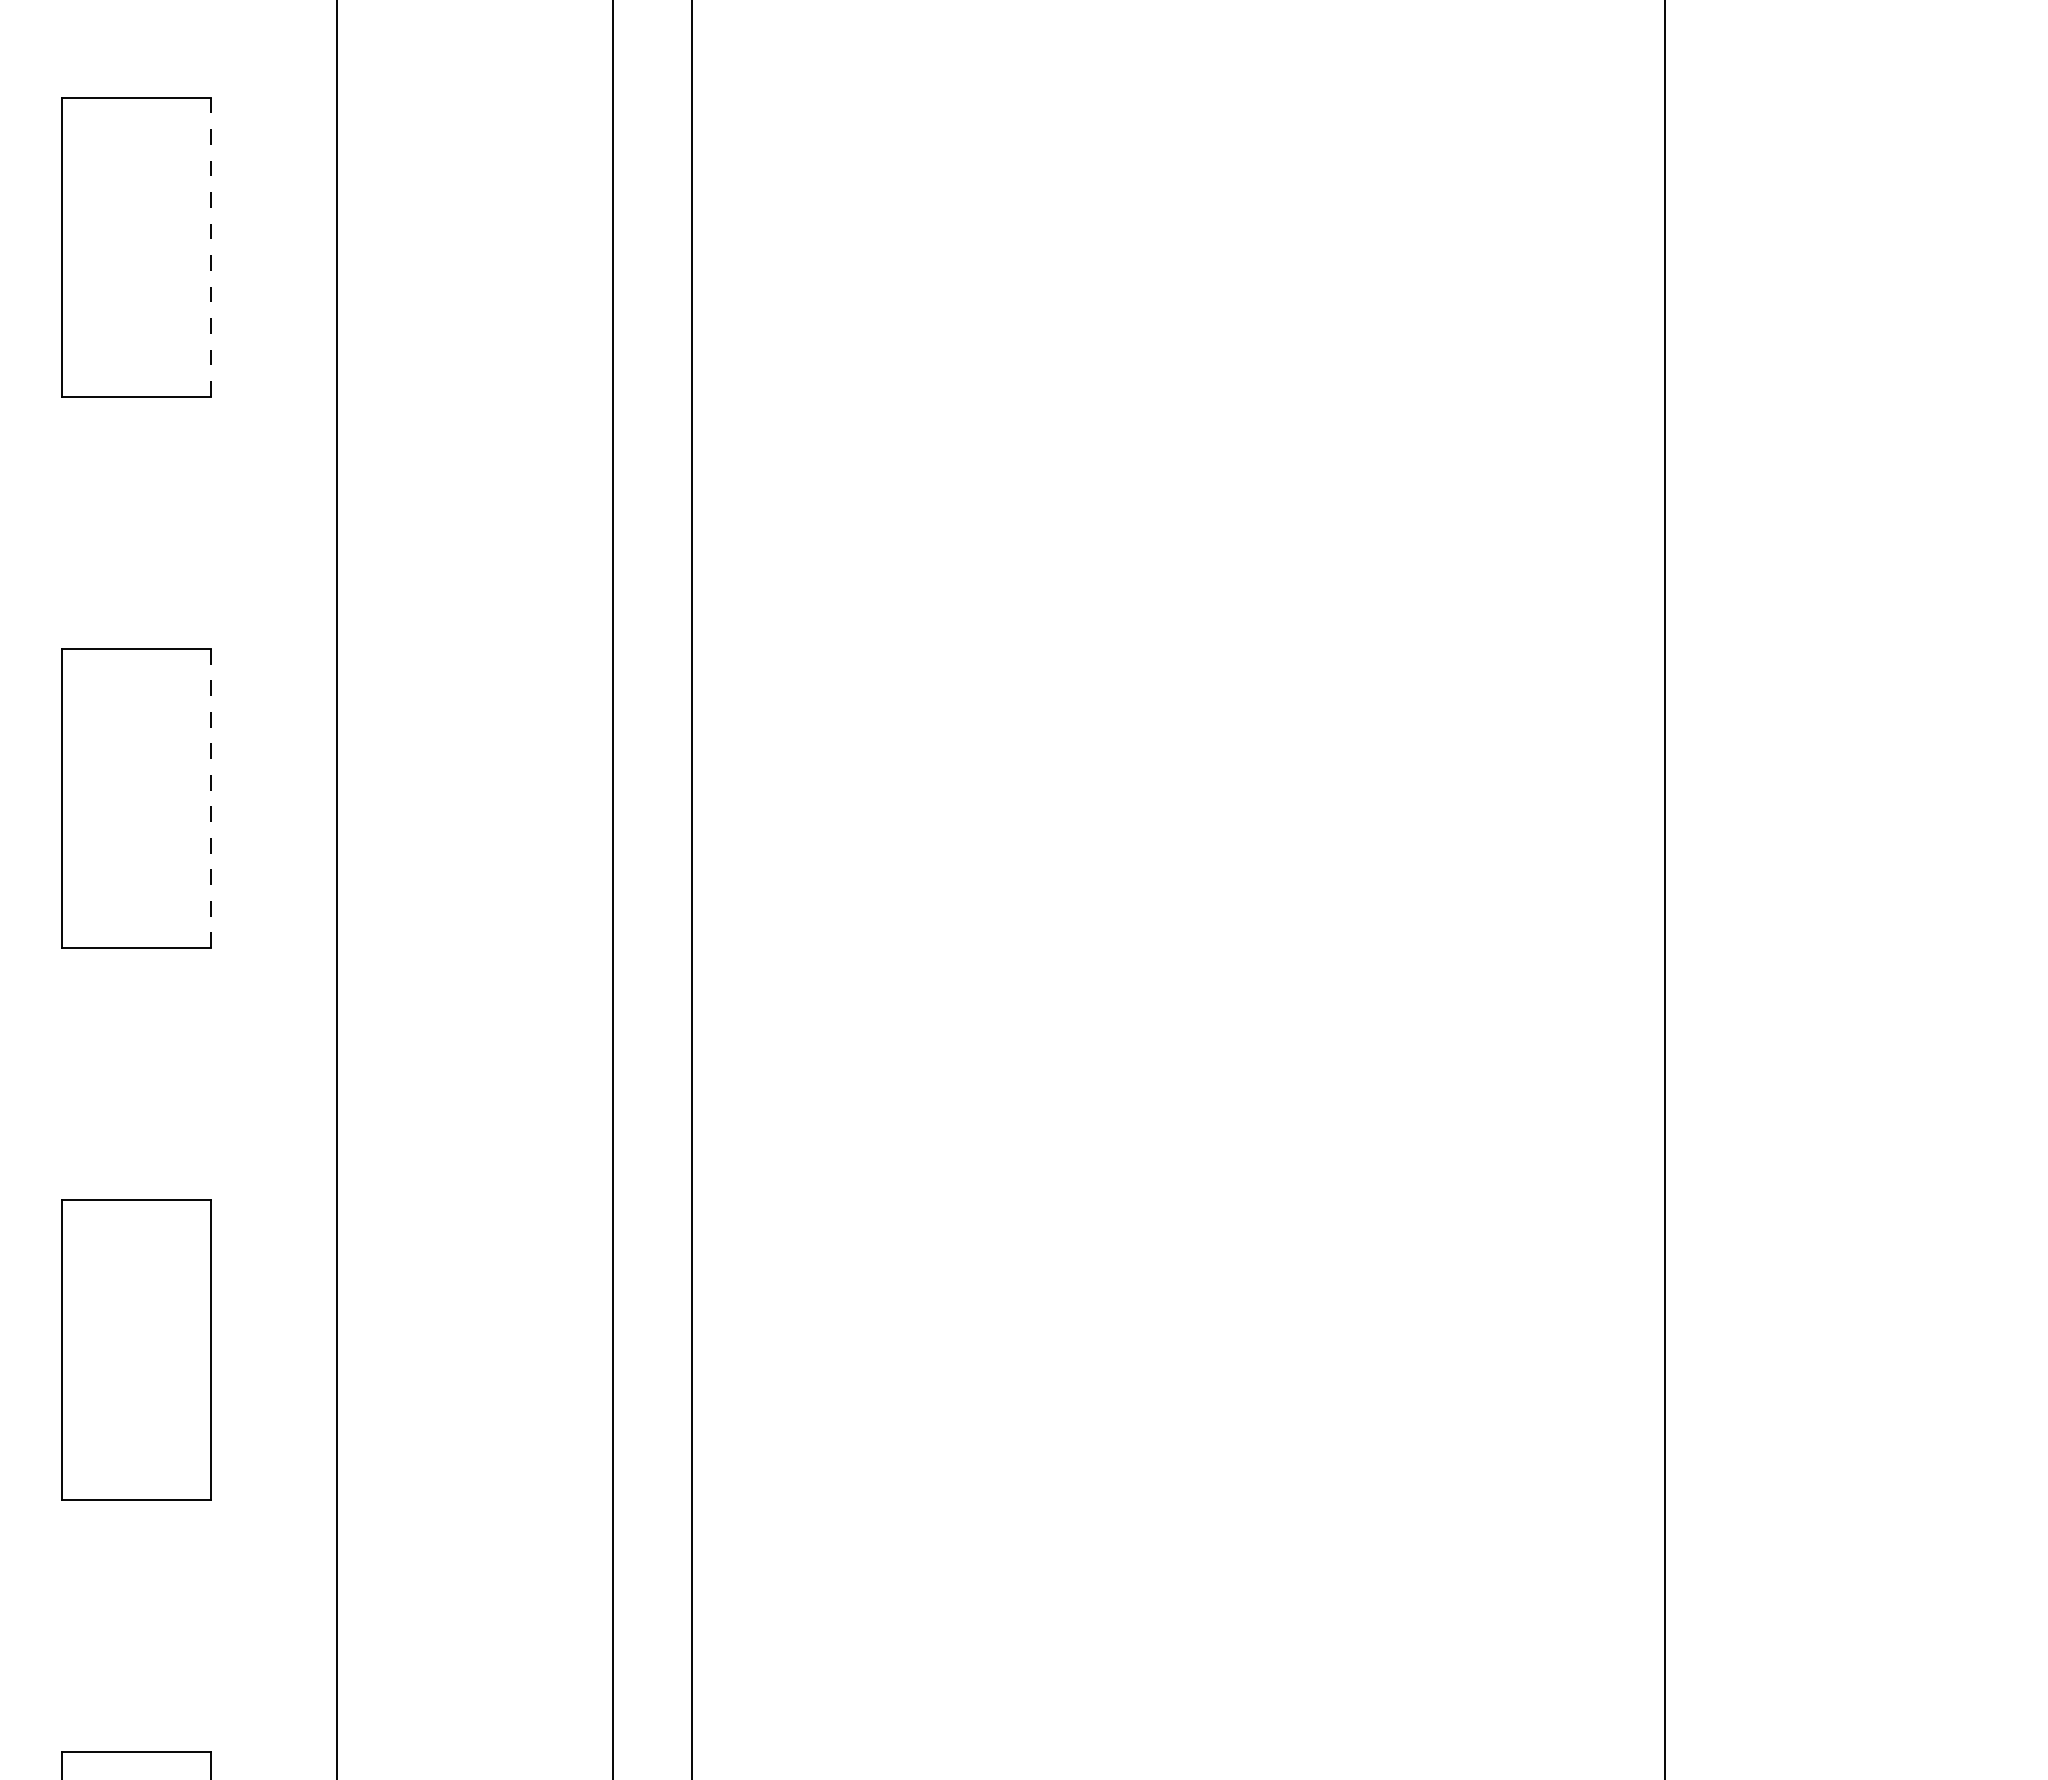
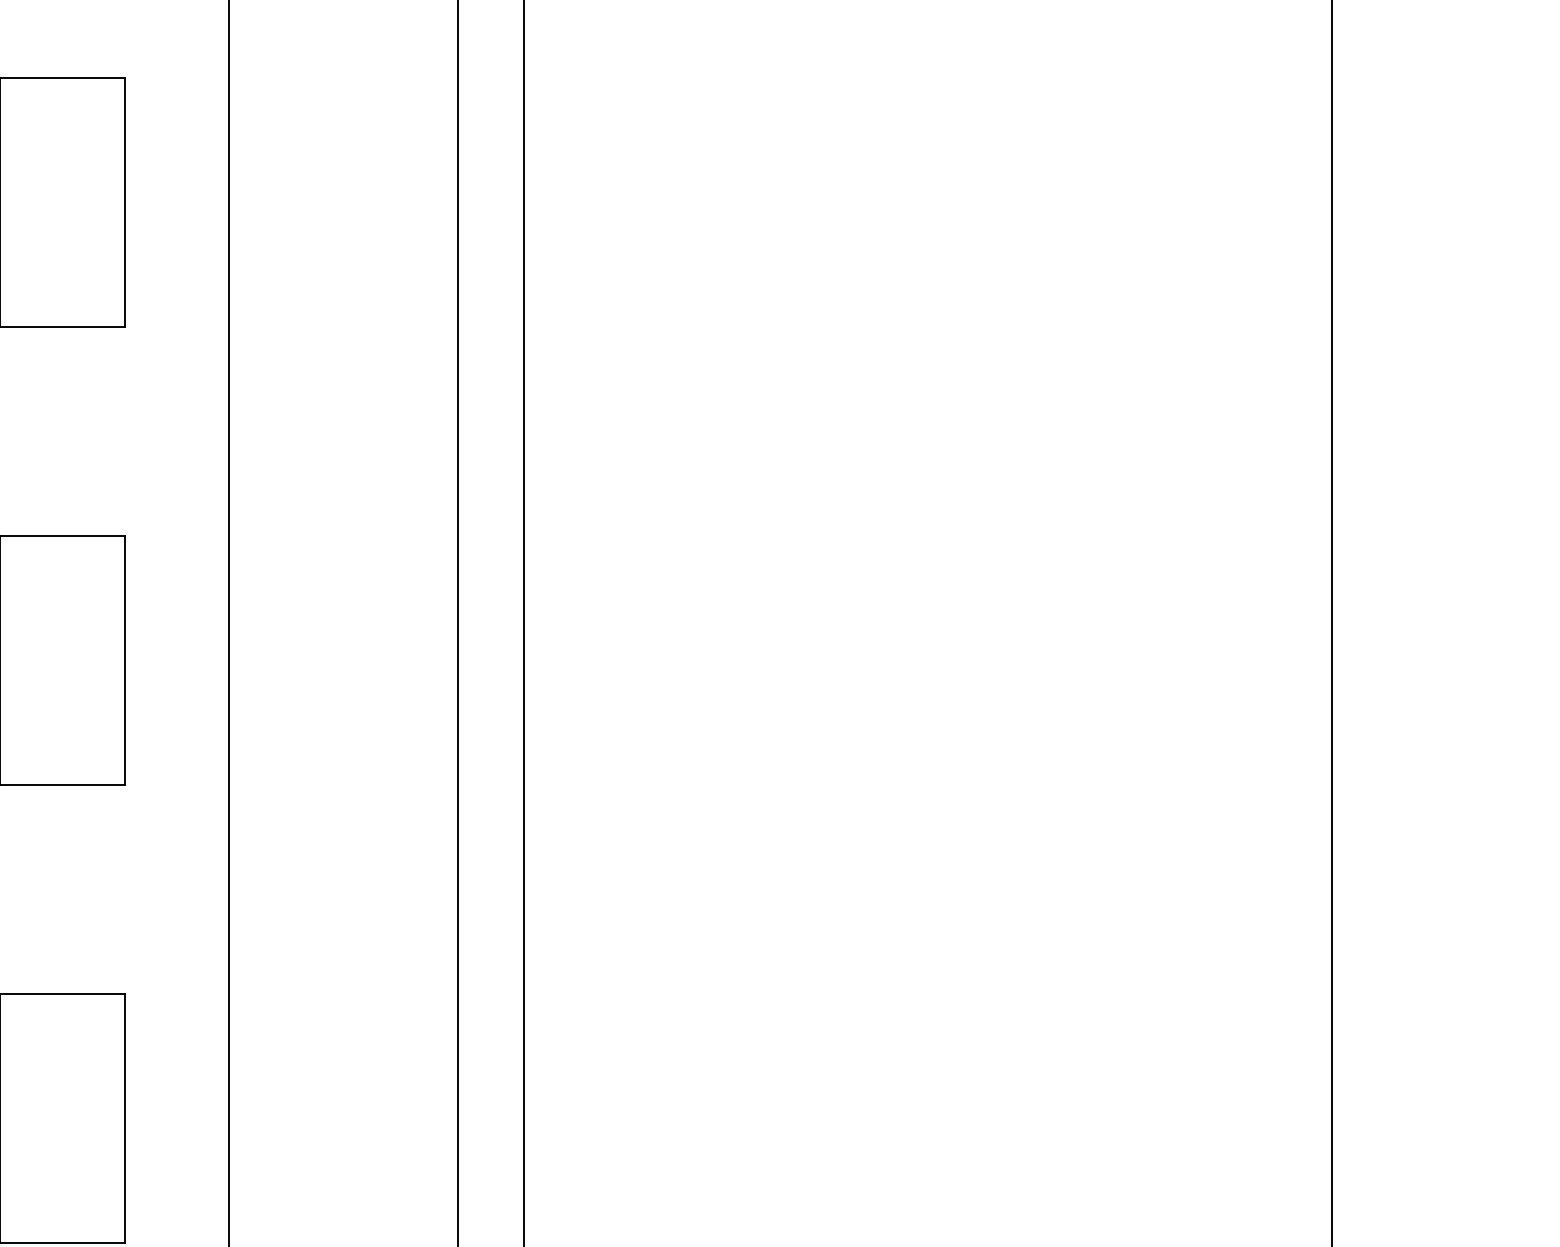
line: (211, 247) -> (124, 202), dashed -> solid
line: (211, 798) -> (124, 660), dashed -> solid

